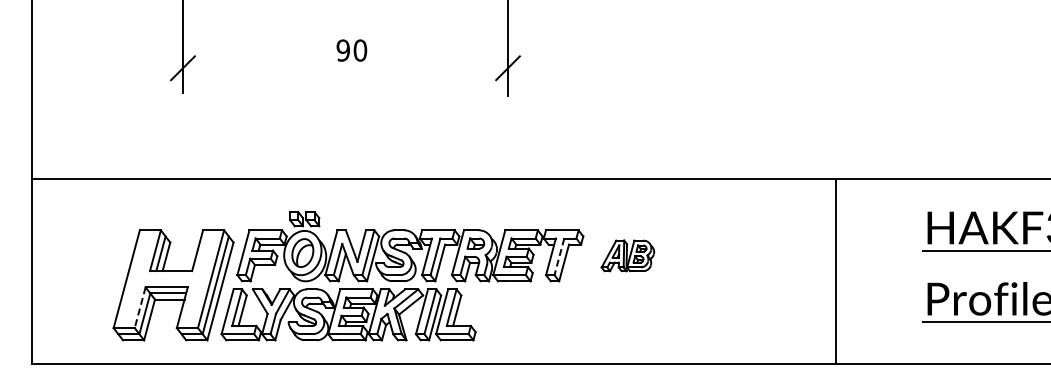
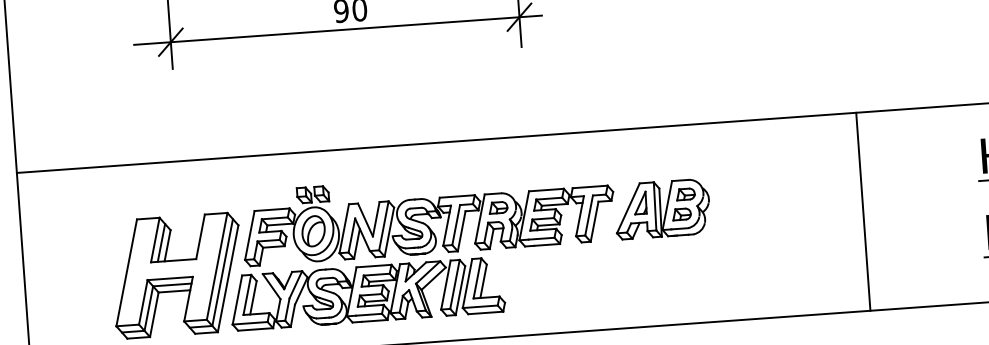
line: (338, 68) -> (337, 30), added
part: (627, 255) -> (662, 208), size x1.67
line: (559, 256) -> (589, 215), dashed -> solid
line: (836, 271) -> (863, 211), moved
line: (140, 308) -> (143, 303), dashed -> solid

